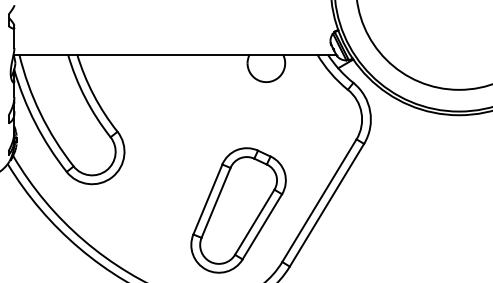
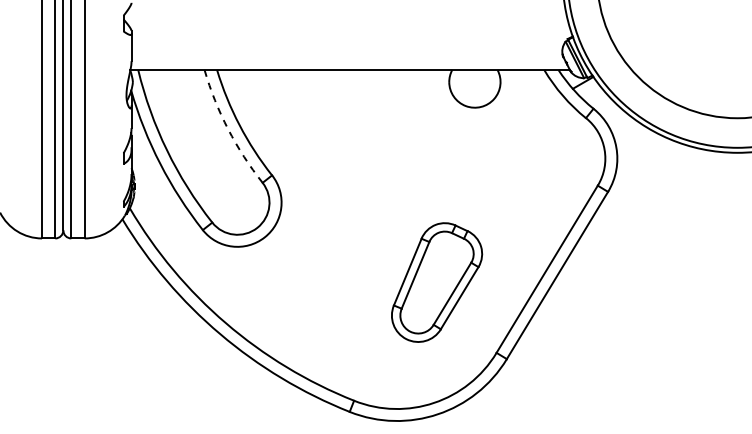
arc: (85, 98) -> (228, 129), solid -> dashed
part: (238, 210) -> (436, 282), size x0.7

